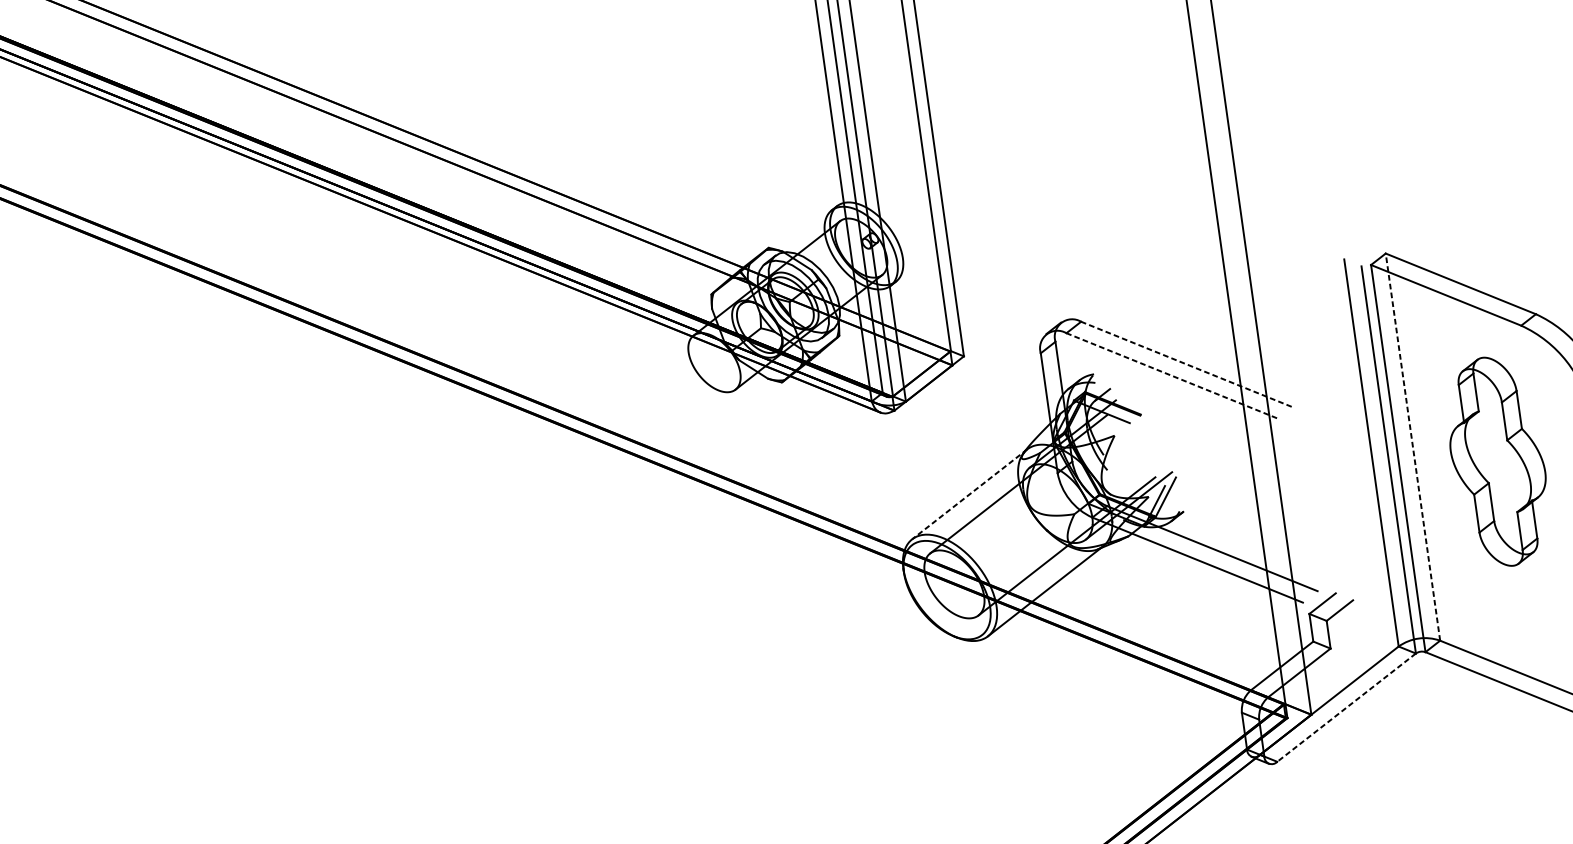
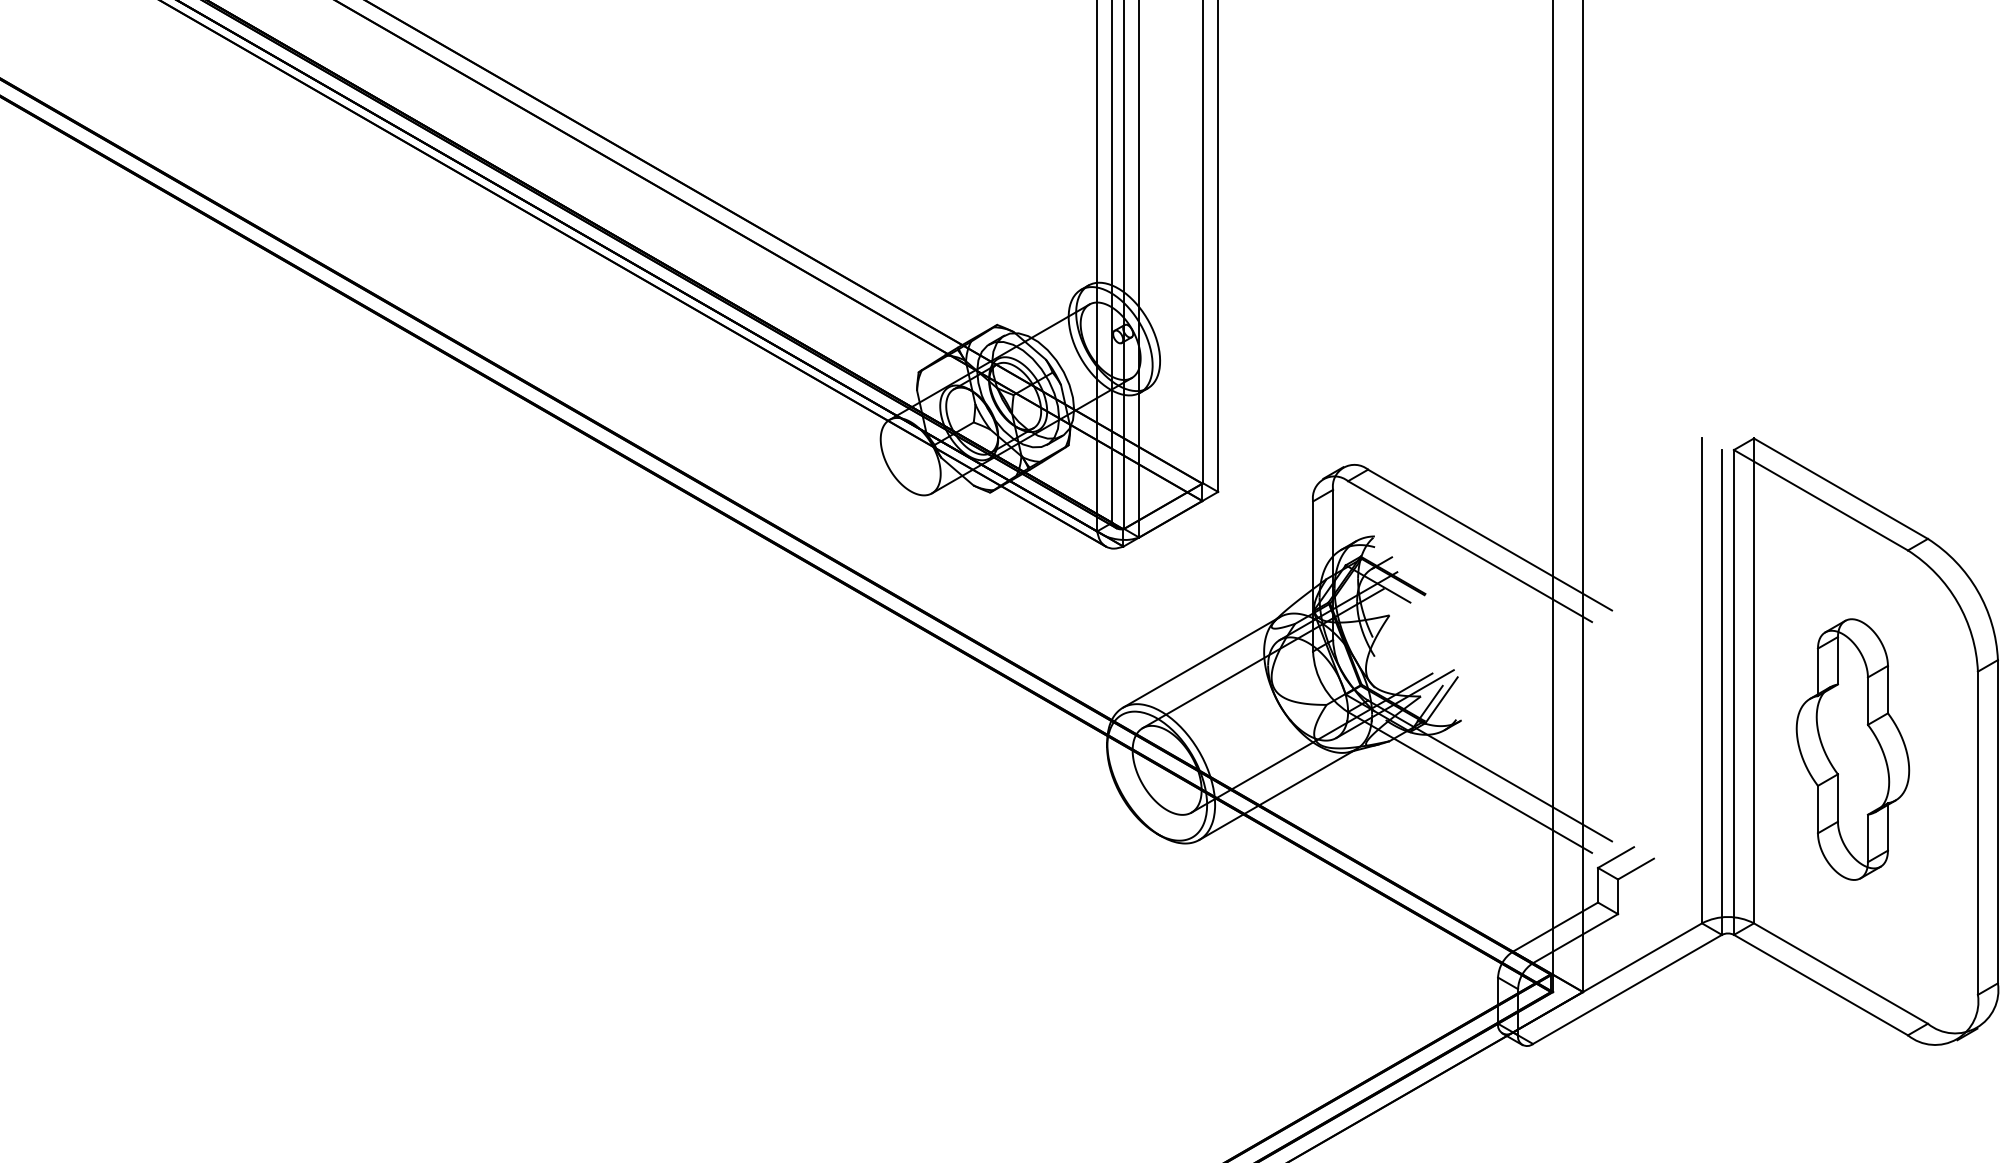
line: (1186, 364) -> (1490, 540), dashed -> solid
line: (1172, 375) -> (1470, 551), dashed -> solid
line: (1412, 446) -> (1753, 680), dashed -> solid
part: (1497, 461) -> (1852, 749), moved
line: (969, 494) -> (1201, 662), dashed -> solid
line: (1346, 707) -> (1627, 989), dashed -> solid

